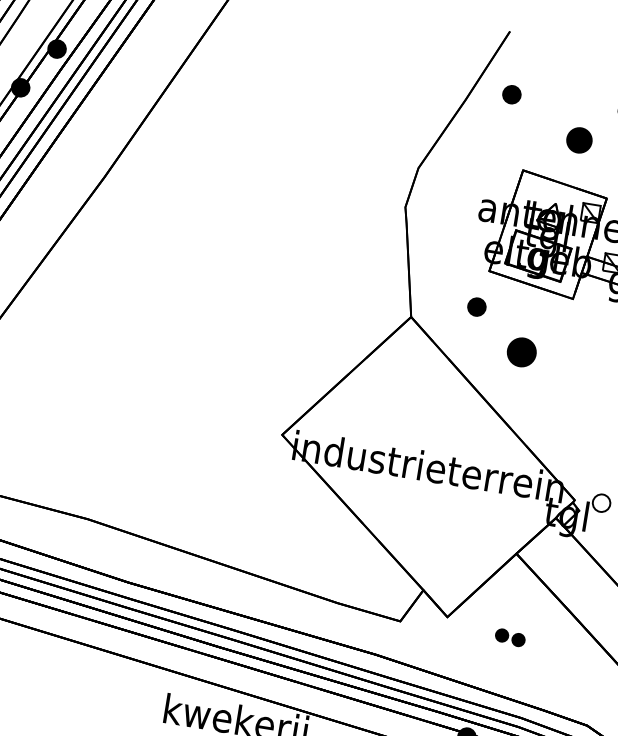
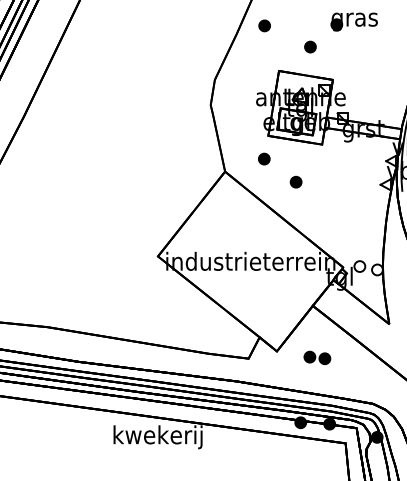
part: (579, 139) -> (310, 46), size x0.71
part: (520, 350) -> (295, 181), size x0.62
part: (510, 637) -> (317, 357), size x1.43

